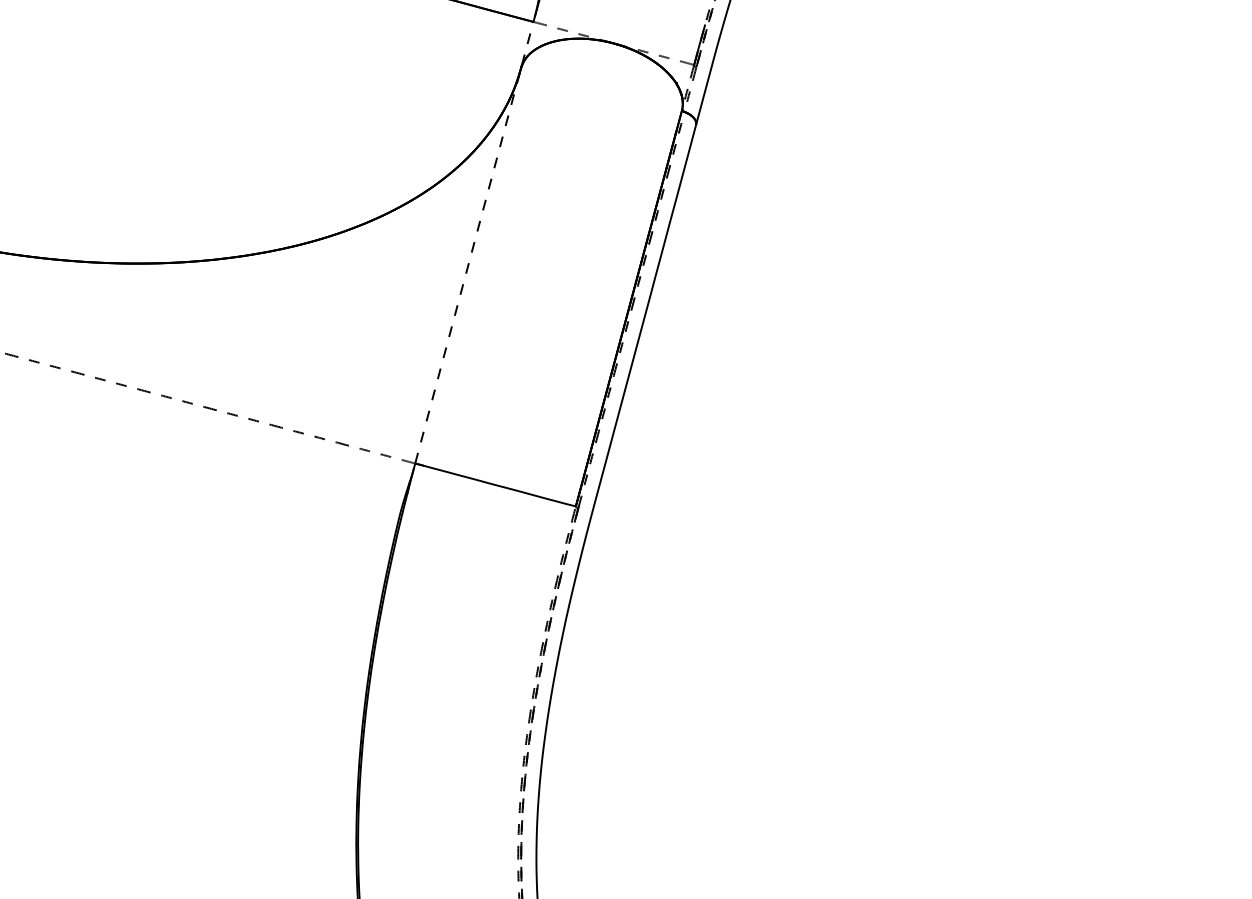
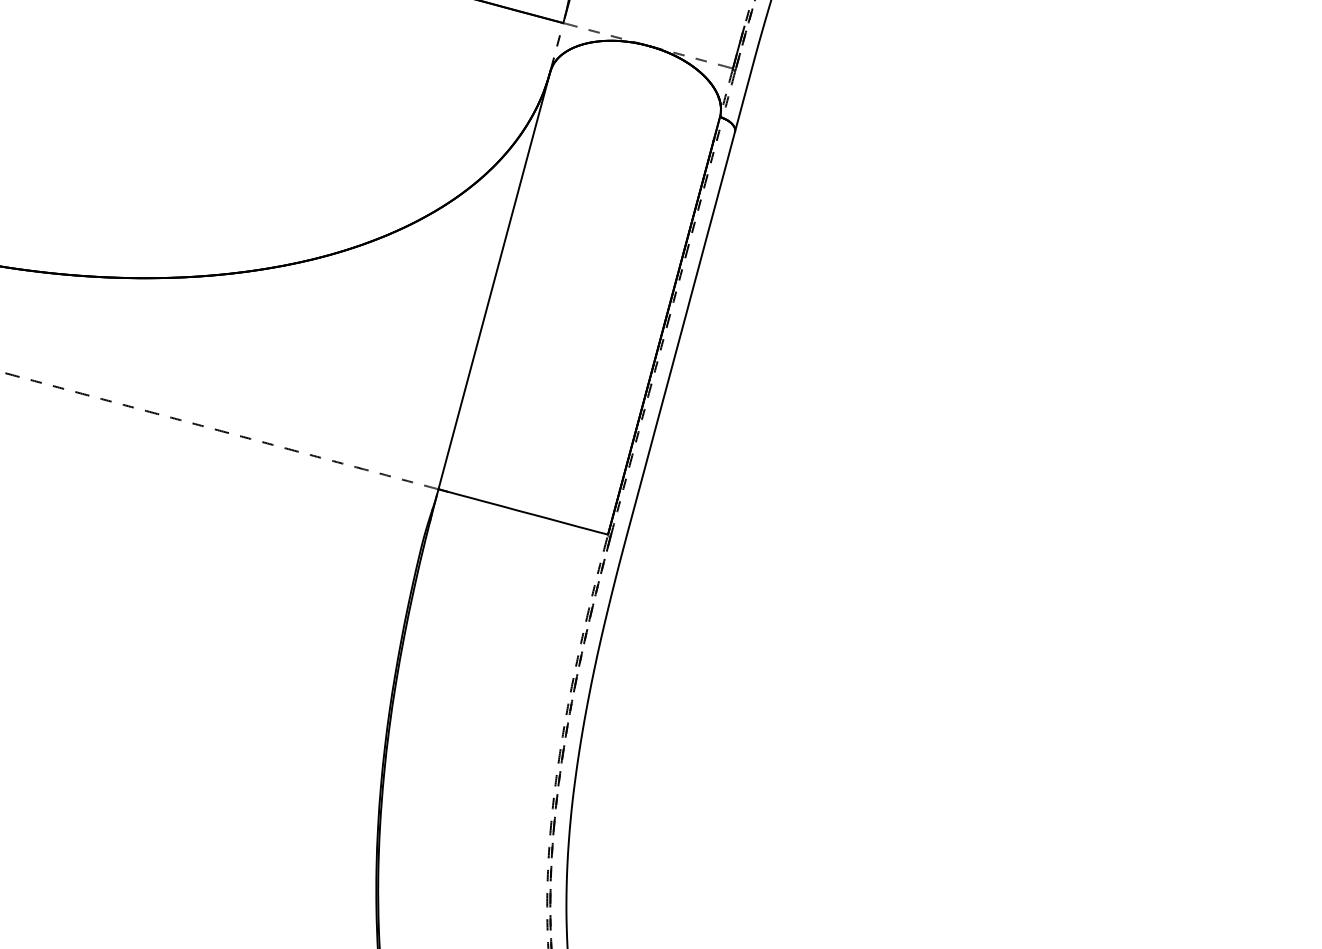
line: (468, 265) -> (494, 280), dashed -> solid

